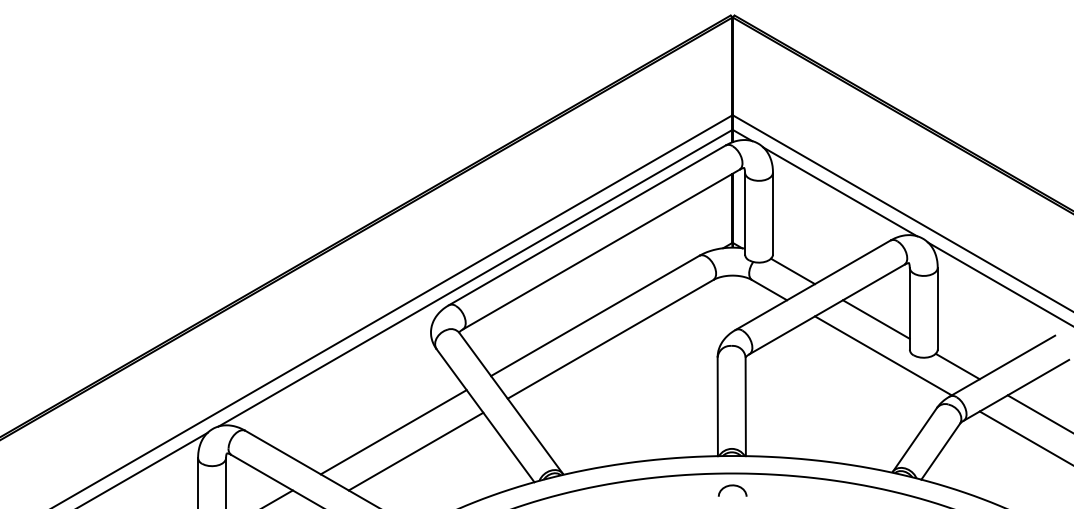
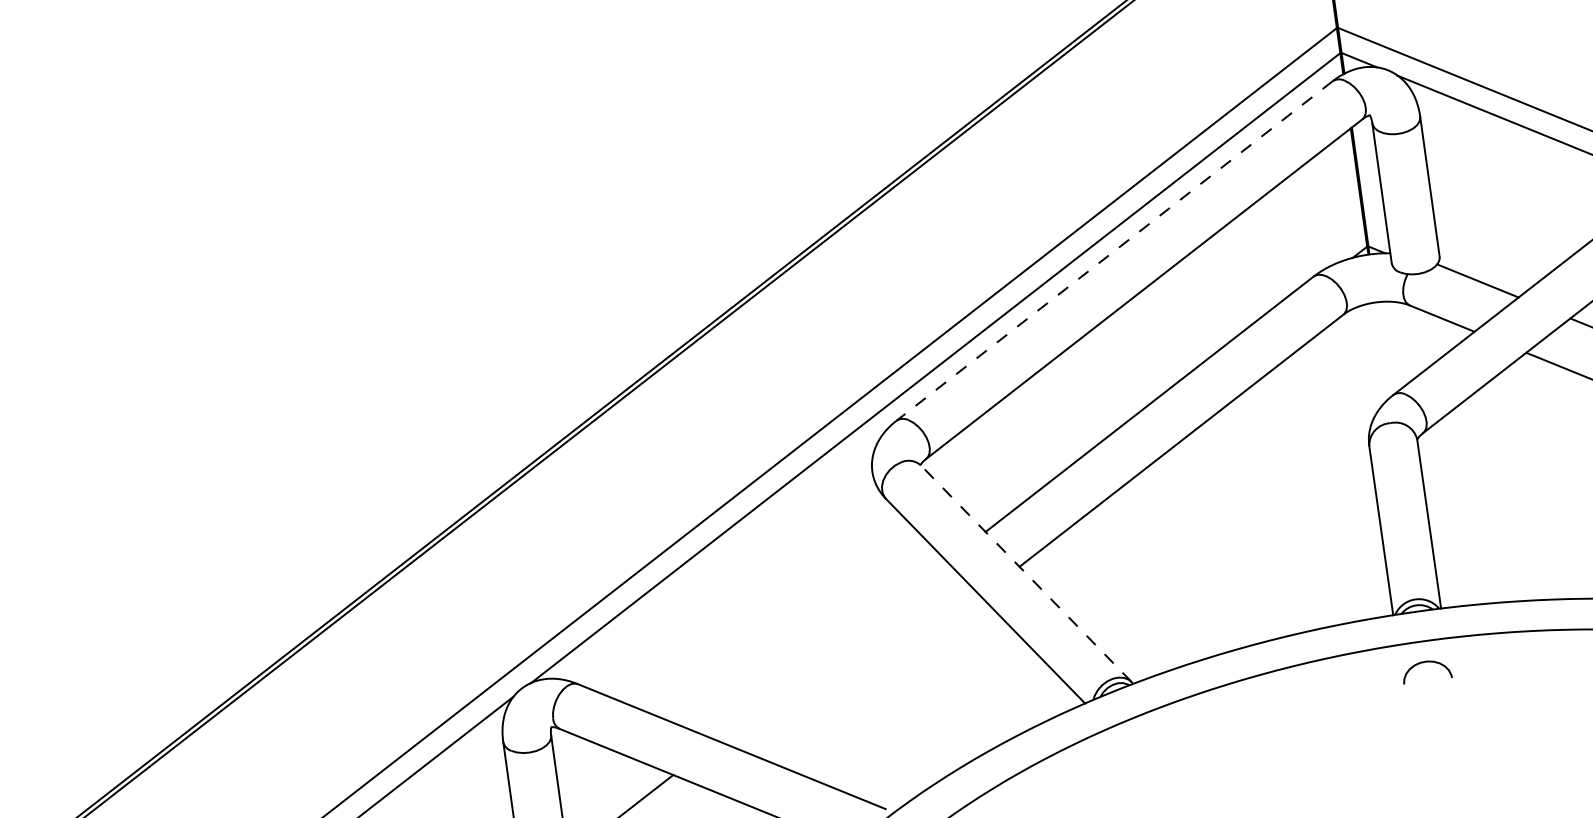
line: (587, 225) -> (1115, 251), solid -> dashed
line: (510, 402) -> (1025, 572), solid -> dashed
line: (393, 432) -> (831, 651), removed
line: (415, 451) -> (874, 679), removed

